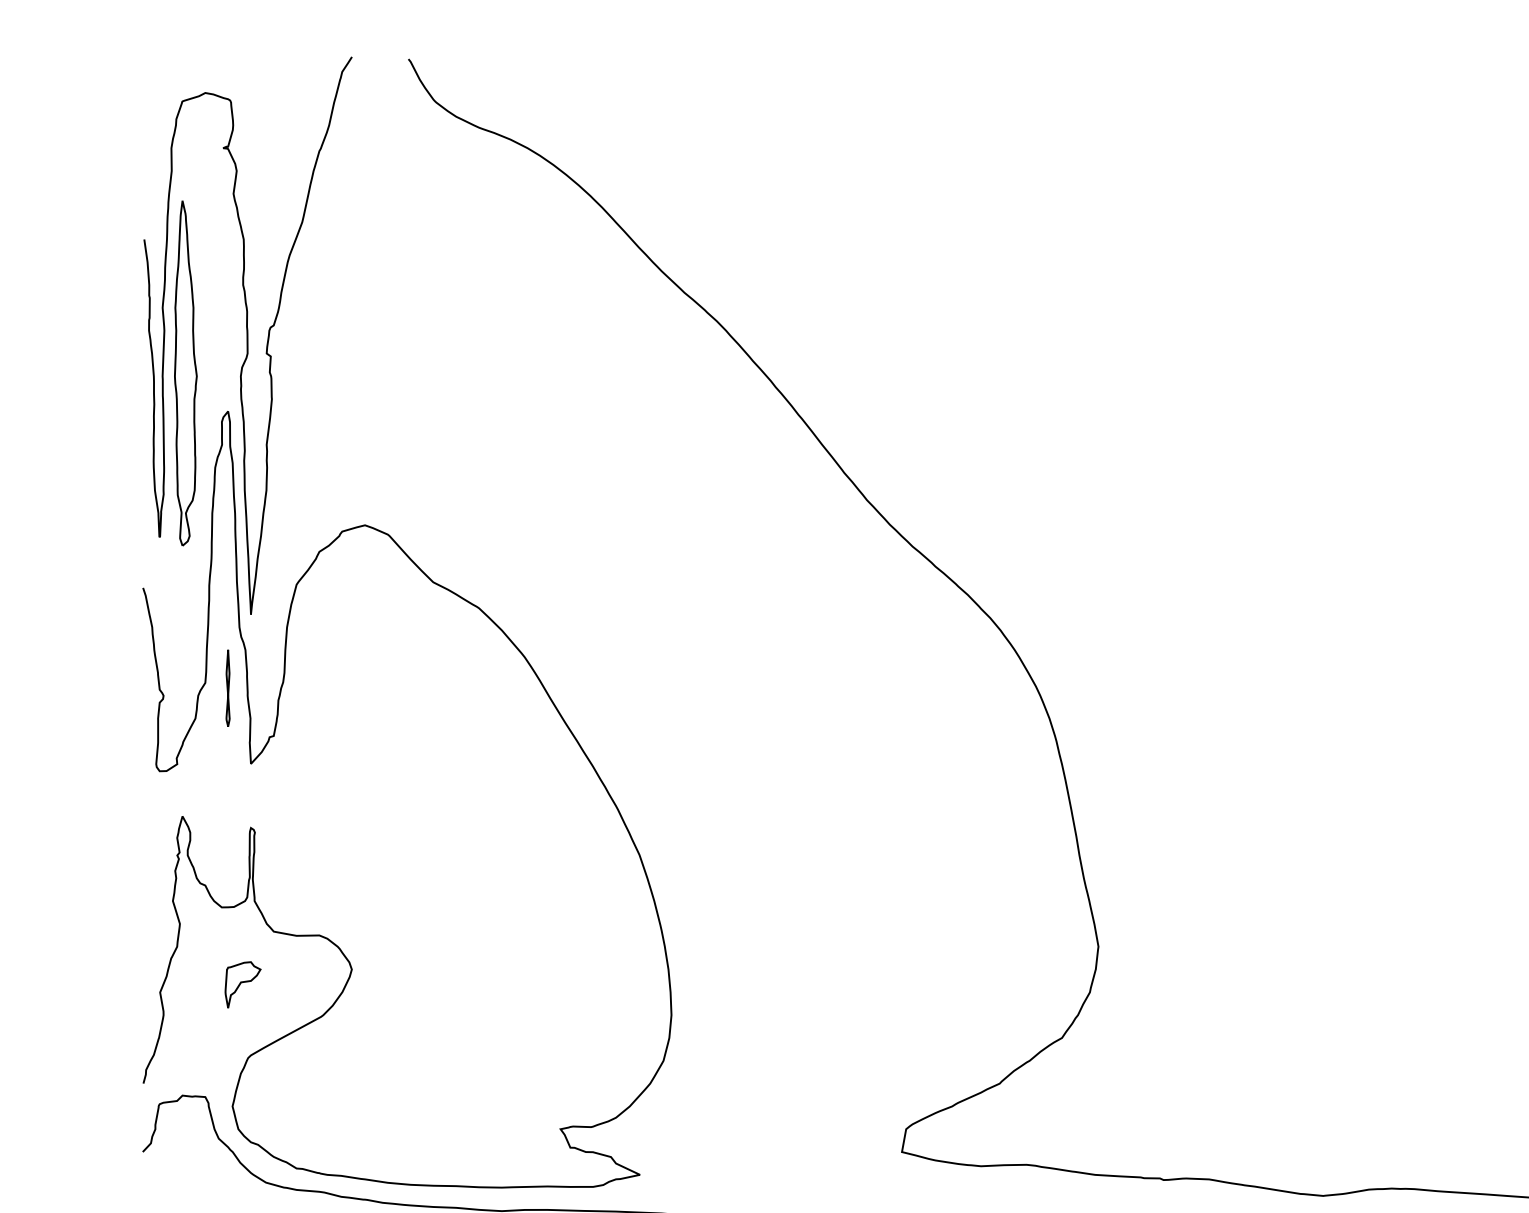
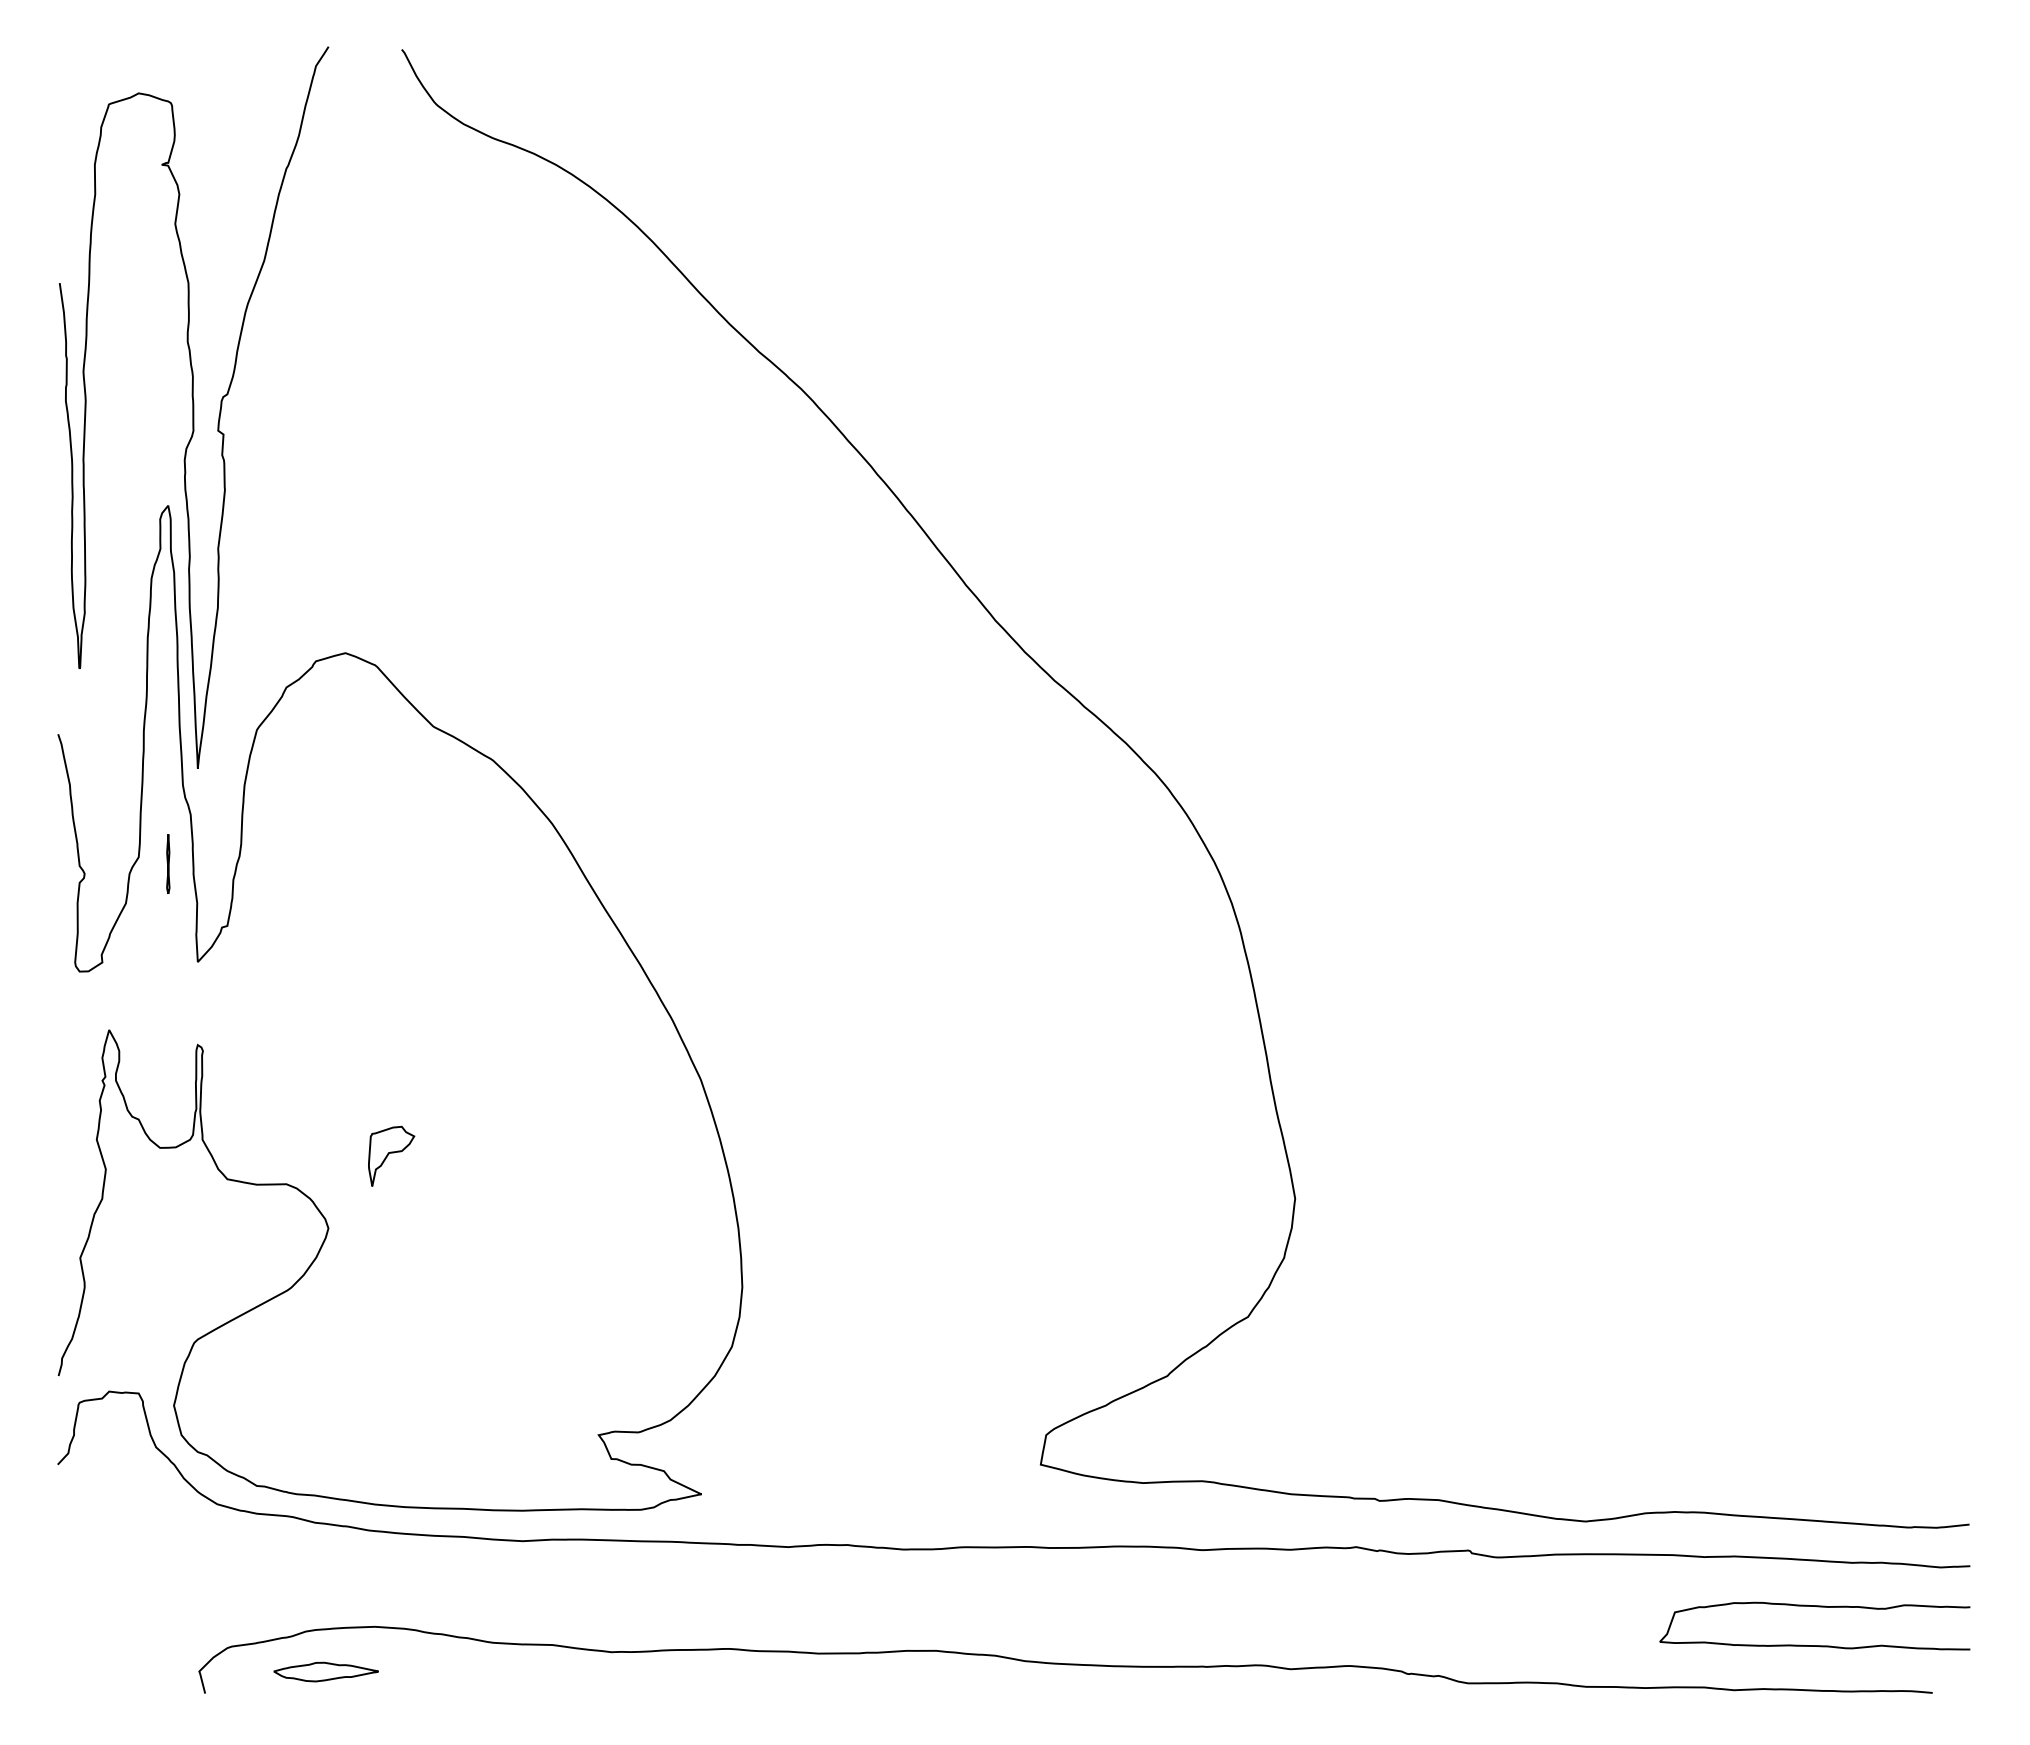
part: (185, 373) -> (113, 456), removed
part: (228, 687) -> (168, 863), size x0.6
part: (242, 984) -> (391, 1155), moved

